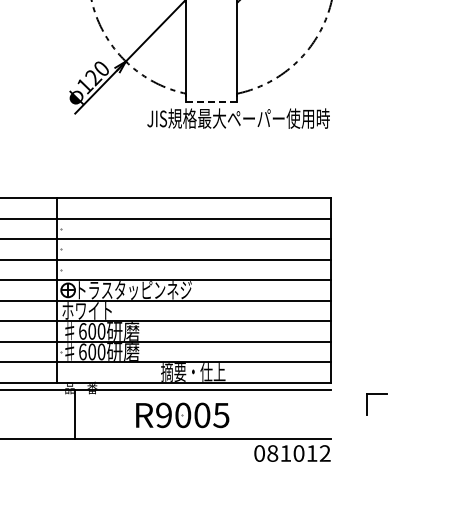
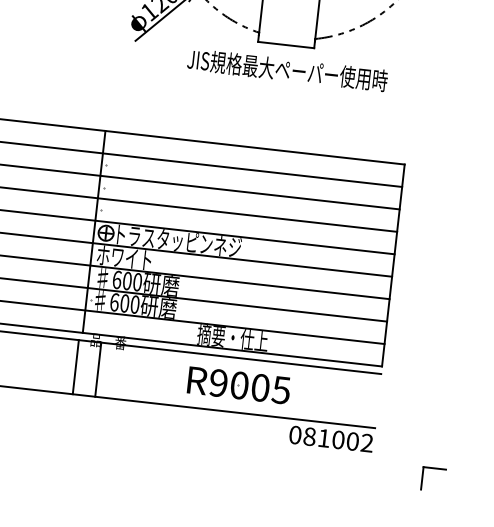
line: (211, 102) -> (285, 45), dashed -> solid
text: (238, 118) -> (287, 69), moved
part: (367, 404) -> (423, 478), moved
line: (54, 414) -> (75, 367), added
part: (182, 415) -> (238, 385), moved
text: (311, 453) -> (352, 441), 081012 -> 081002

